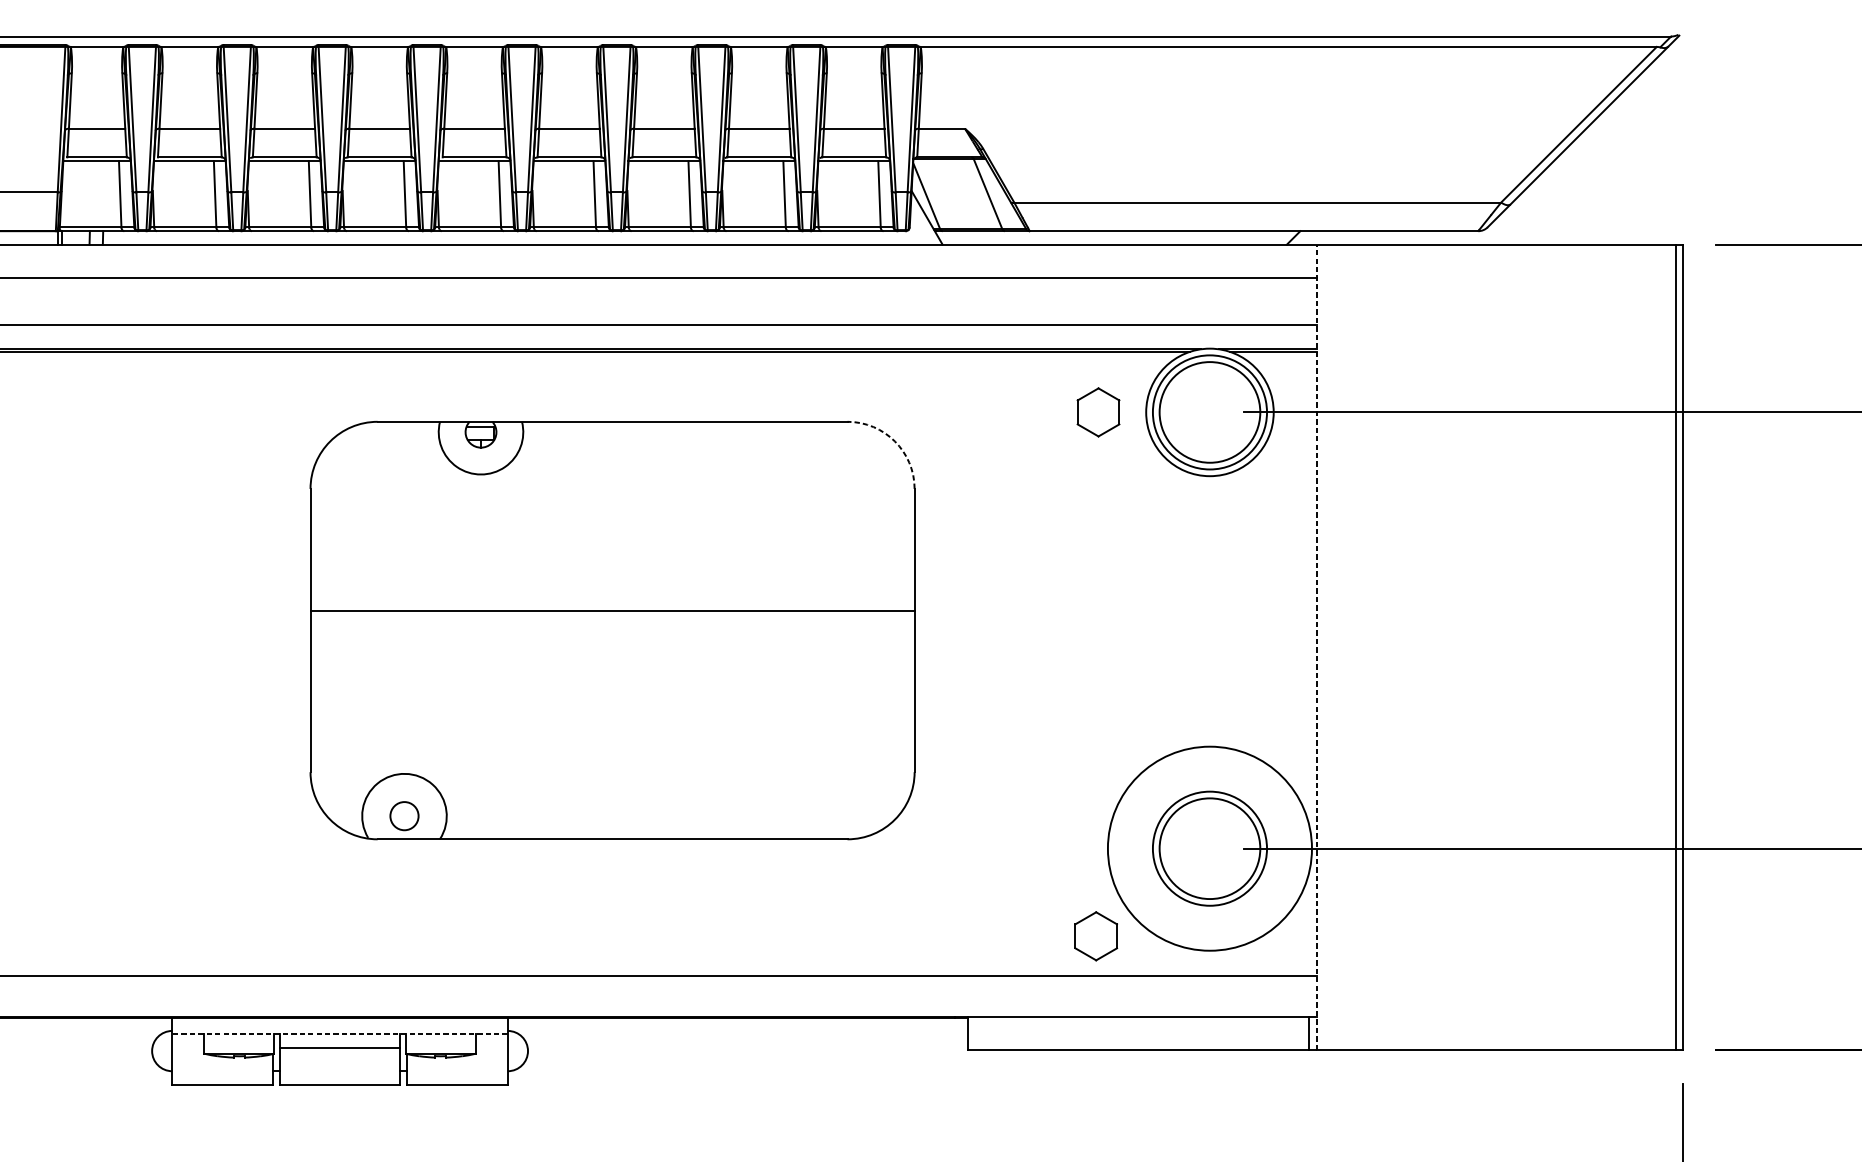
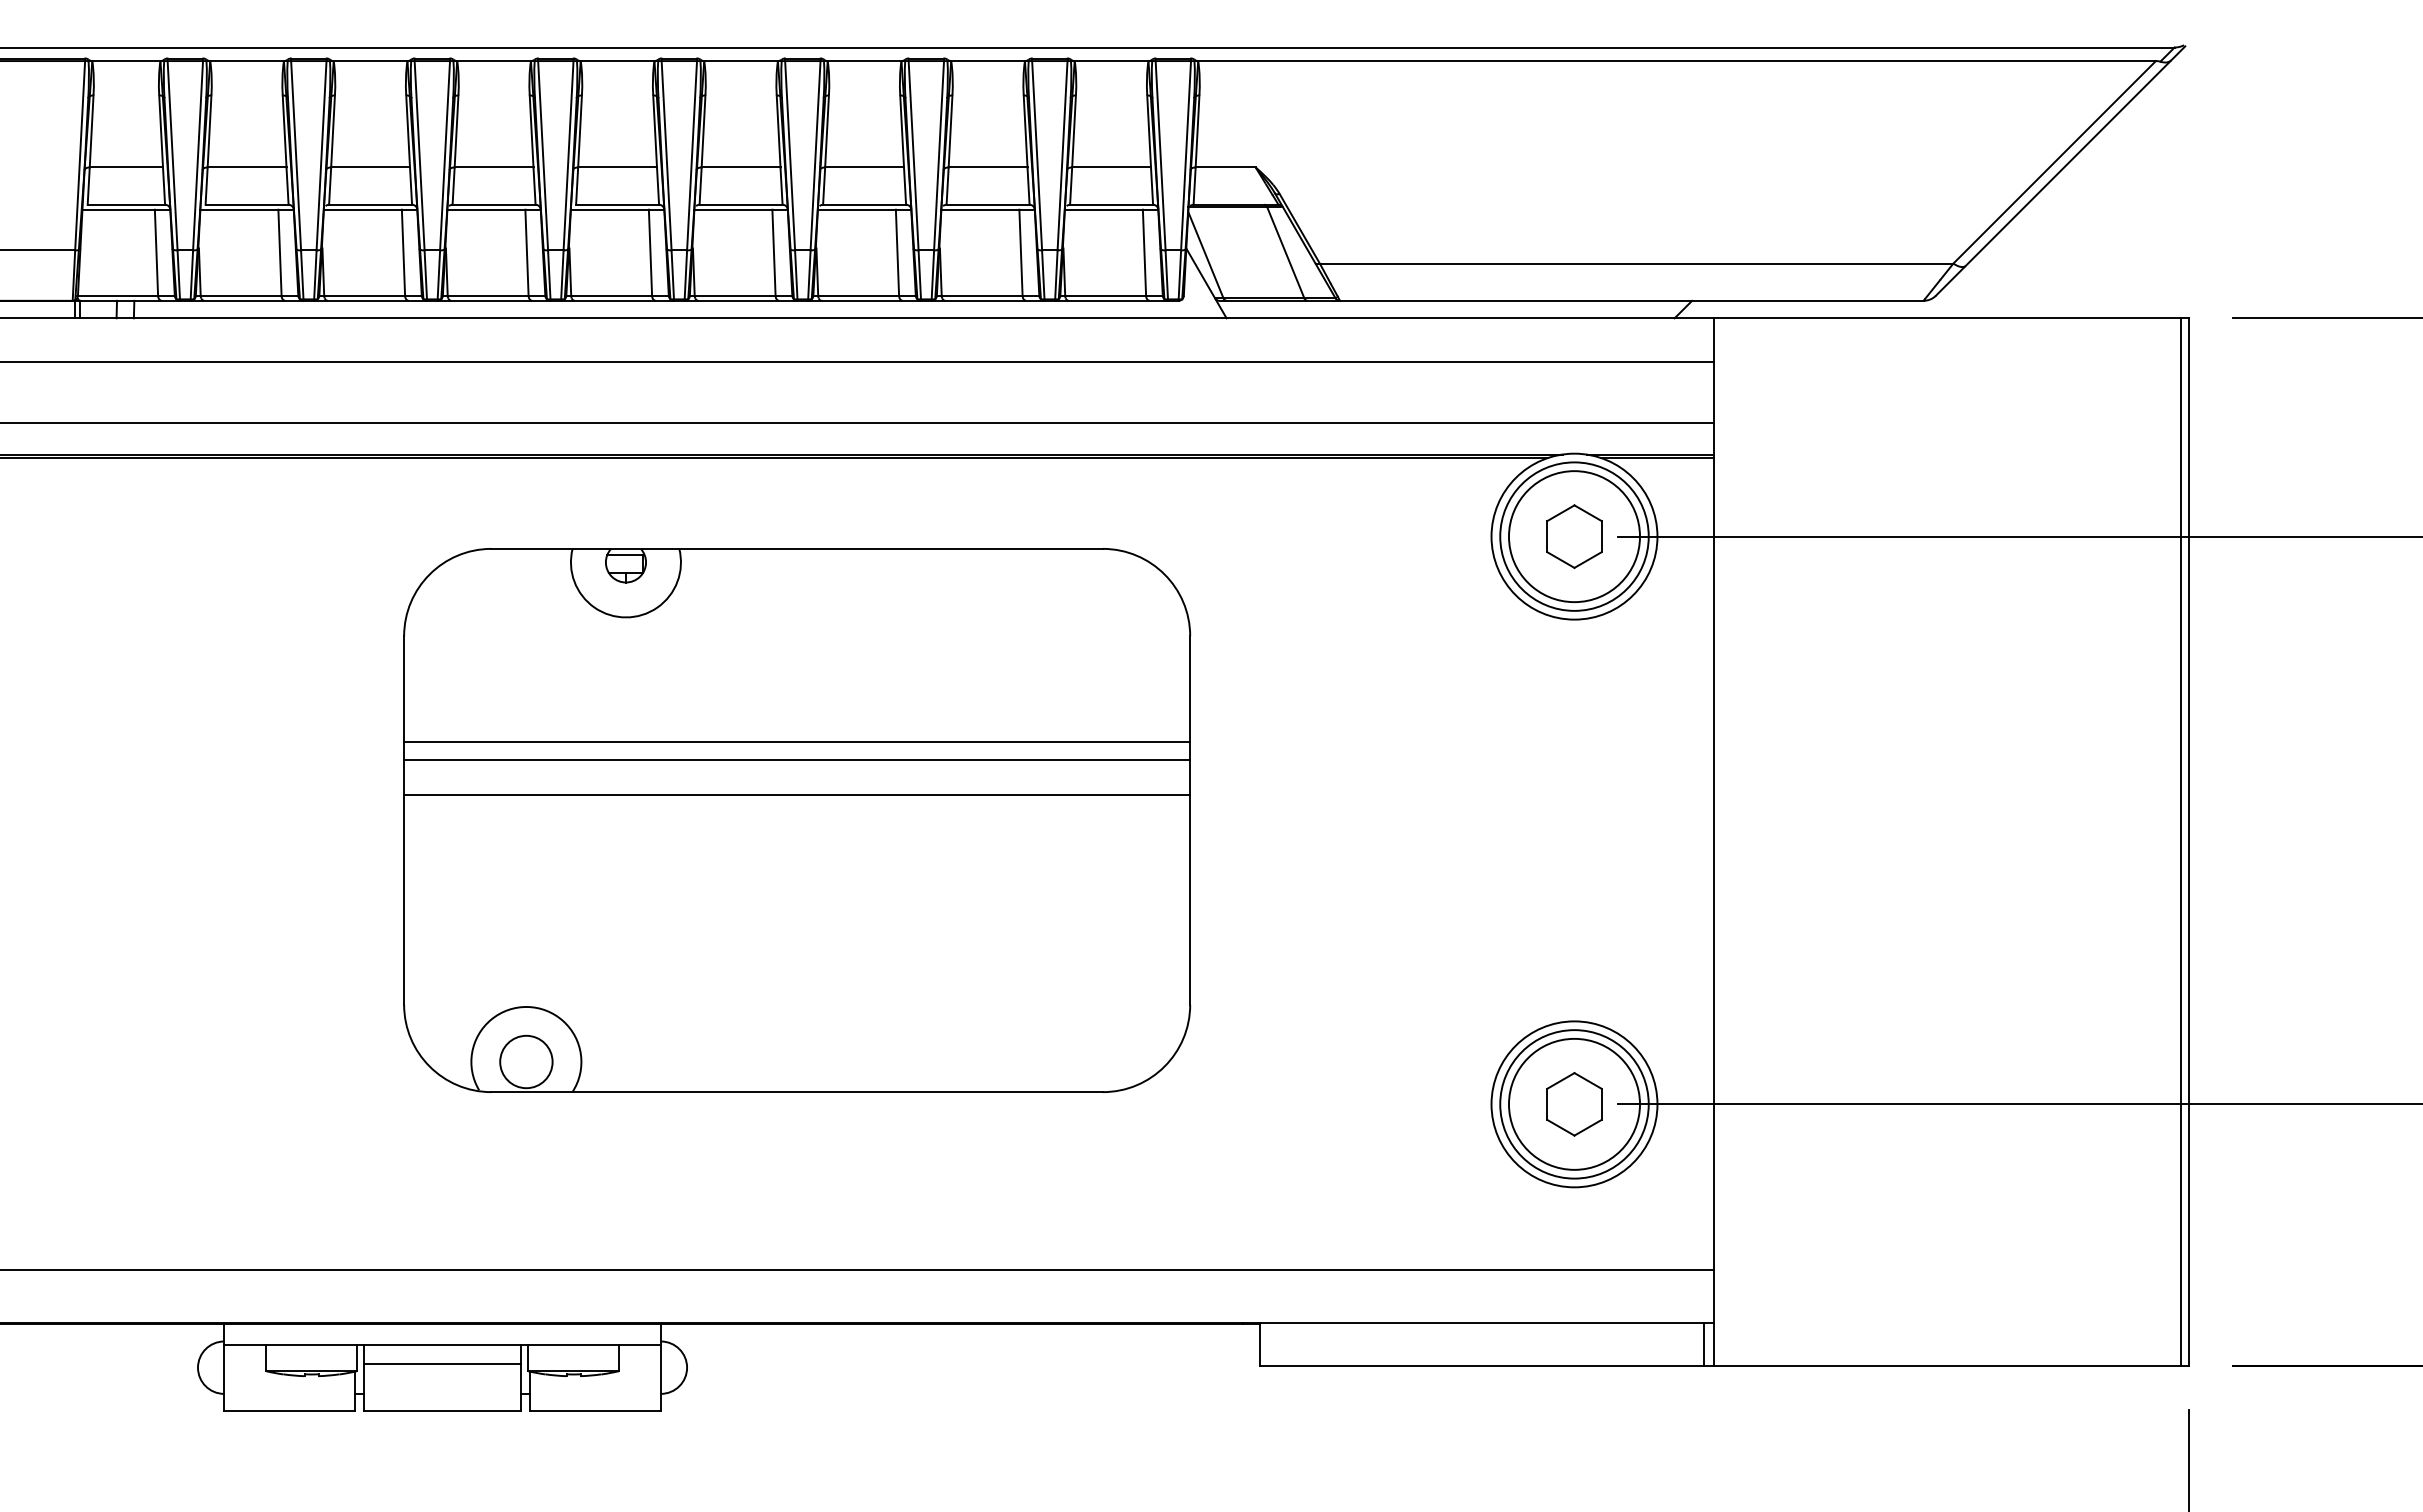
part: (1098, 412) -> (1574, 536), moved
arc: (894, 441) -> (1164, 574), dashed -> solid
line: (612, 570) -> (797, 742), added
line: (612, 583) -> (797, 759), added
line: (1317, 646) -> (1714, 841), dashed -> solid
circle: (404, 815) -> (526, 1061), size x1.43
circle: (1209, 848) -> (1574, 1104), size x0.62
part: (1096, 936) -> (1574, 1104), moved
line: (340, 1033) -> (442, 1344), dashed -> solid

